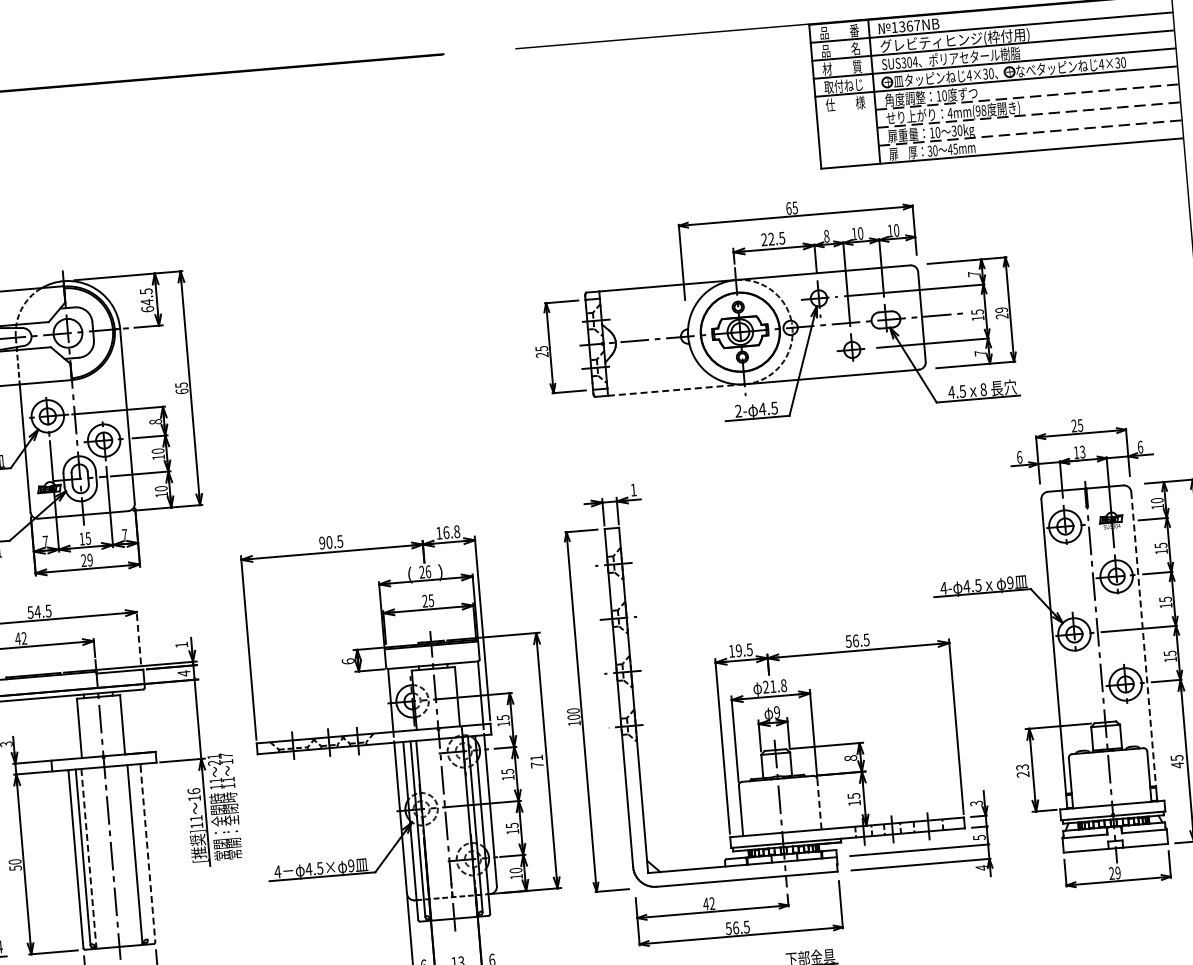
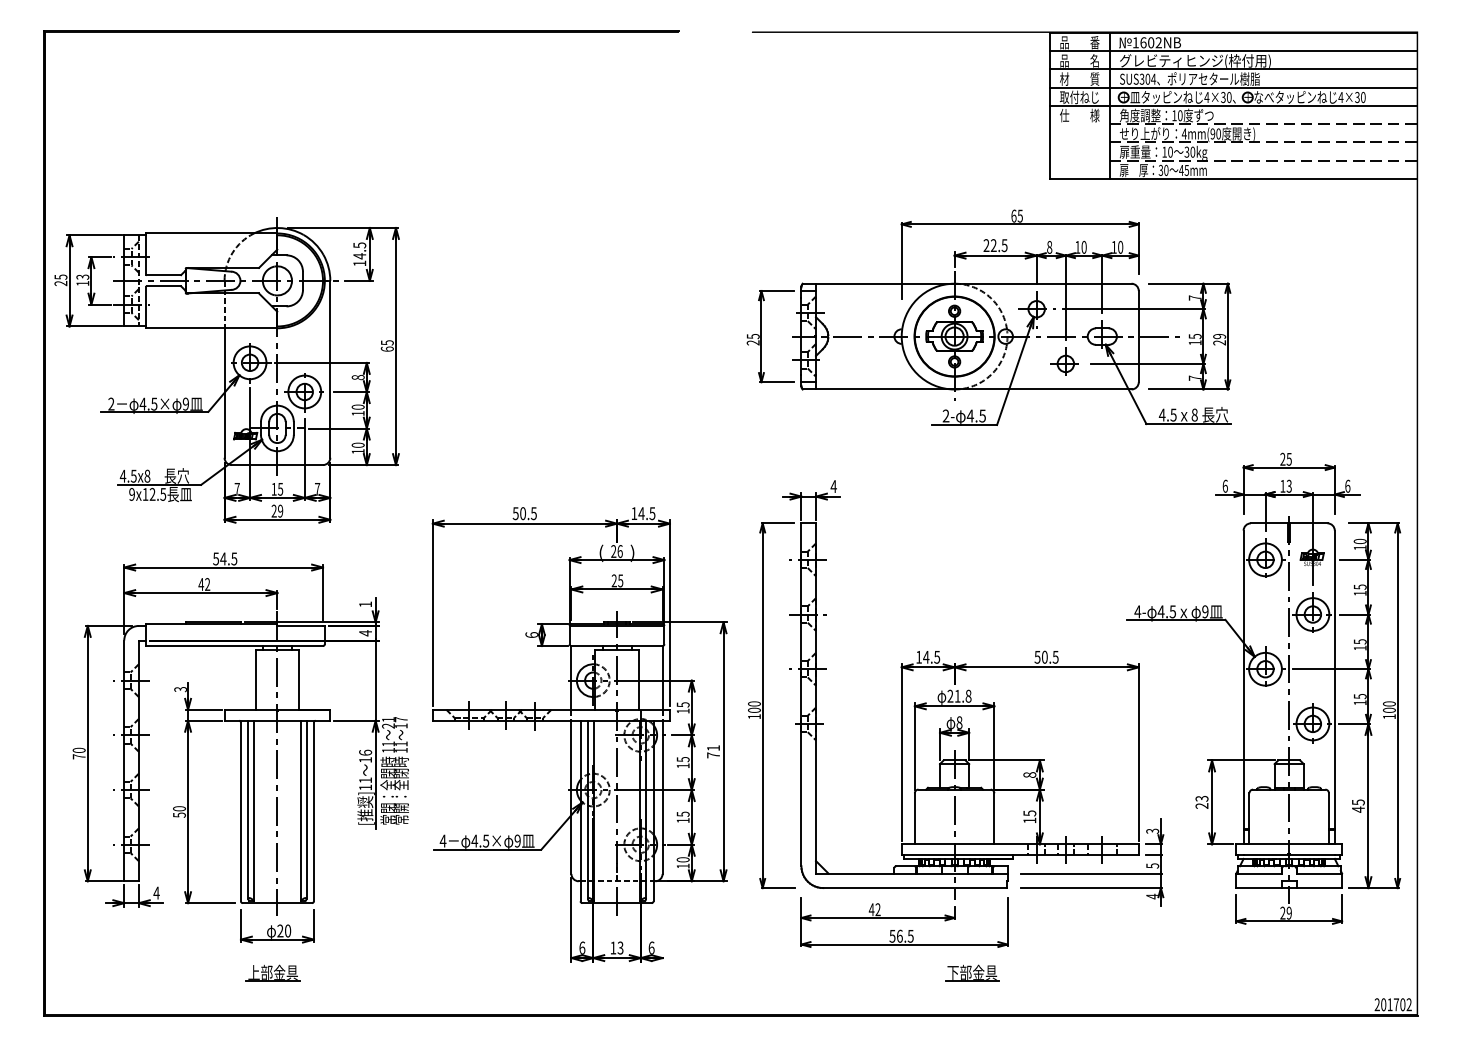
text: (909, 25) -> (1150, 42), 1367NB -> 1602NB
text: (983, 111) -> (1218, 134), 4mm(98 -> 4mm(90
text: (147, 309) -> (359, 263), 64.5 -> 14.5
line: (676, 390) -> (885, 389), dashed -> solid
text: (633, 490) -> (833, 486), 1 -> 4
text: (451, 532) -> (646, 513), 16.8 -> 14.5
text: (322, 542) -> (515, 513), 90.5 -> 50.5
line: (139, 636) -> (323, 592), dashed -> solid
line: (1143, 639) -> (1334, 680), dashed -> solid
text: (855, 640) -> (1044, 656), 56.5 -> 50.5
text: (739, 649) -> (926, 656), 19.5 -> 14.5
text: (777, 712) -> (959, 722), 9 -> 8
line: (819, 804) -> (994, 818), dashed -> solid
line: (140, 852) -> (306, 809), added
line: (147, 854) -> (313, 812), dashed -> solid
line: (89, 858) -> (254, 811), dashed -> solid

